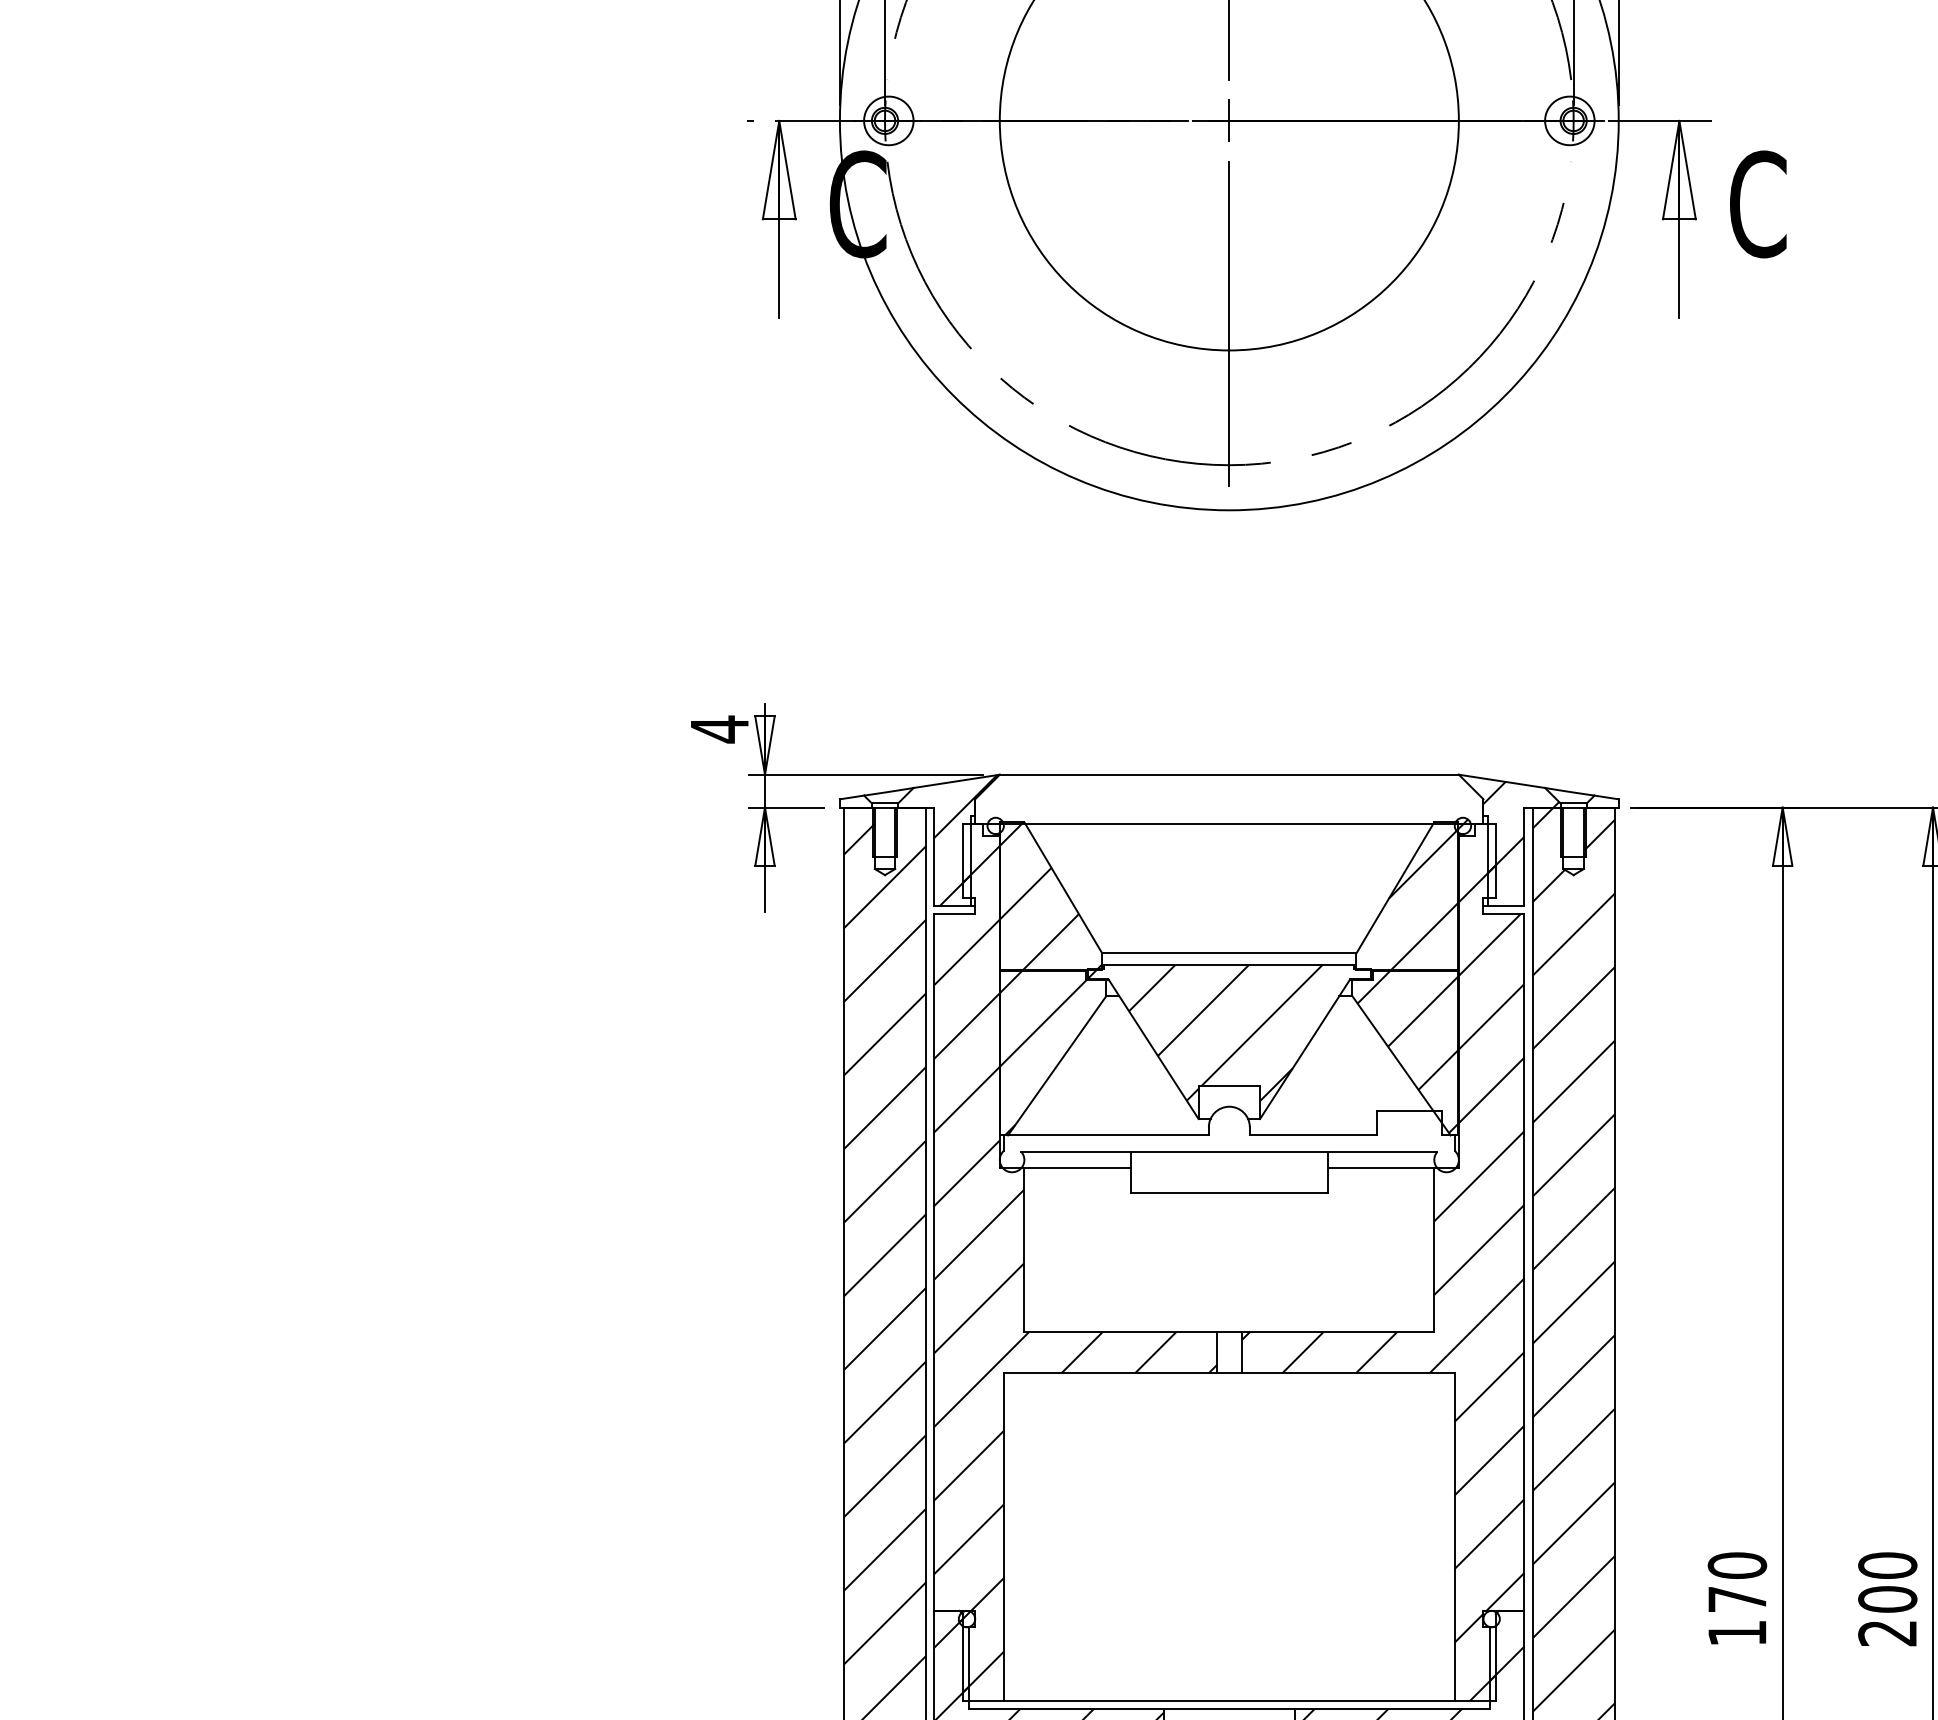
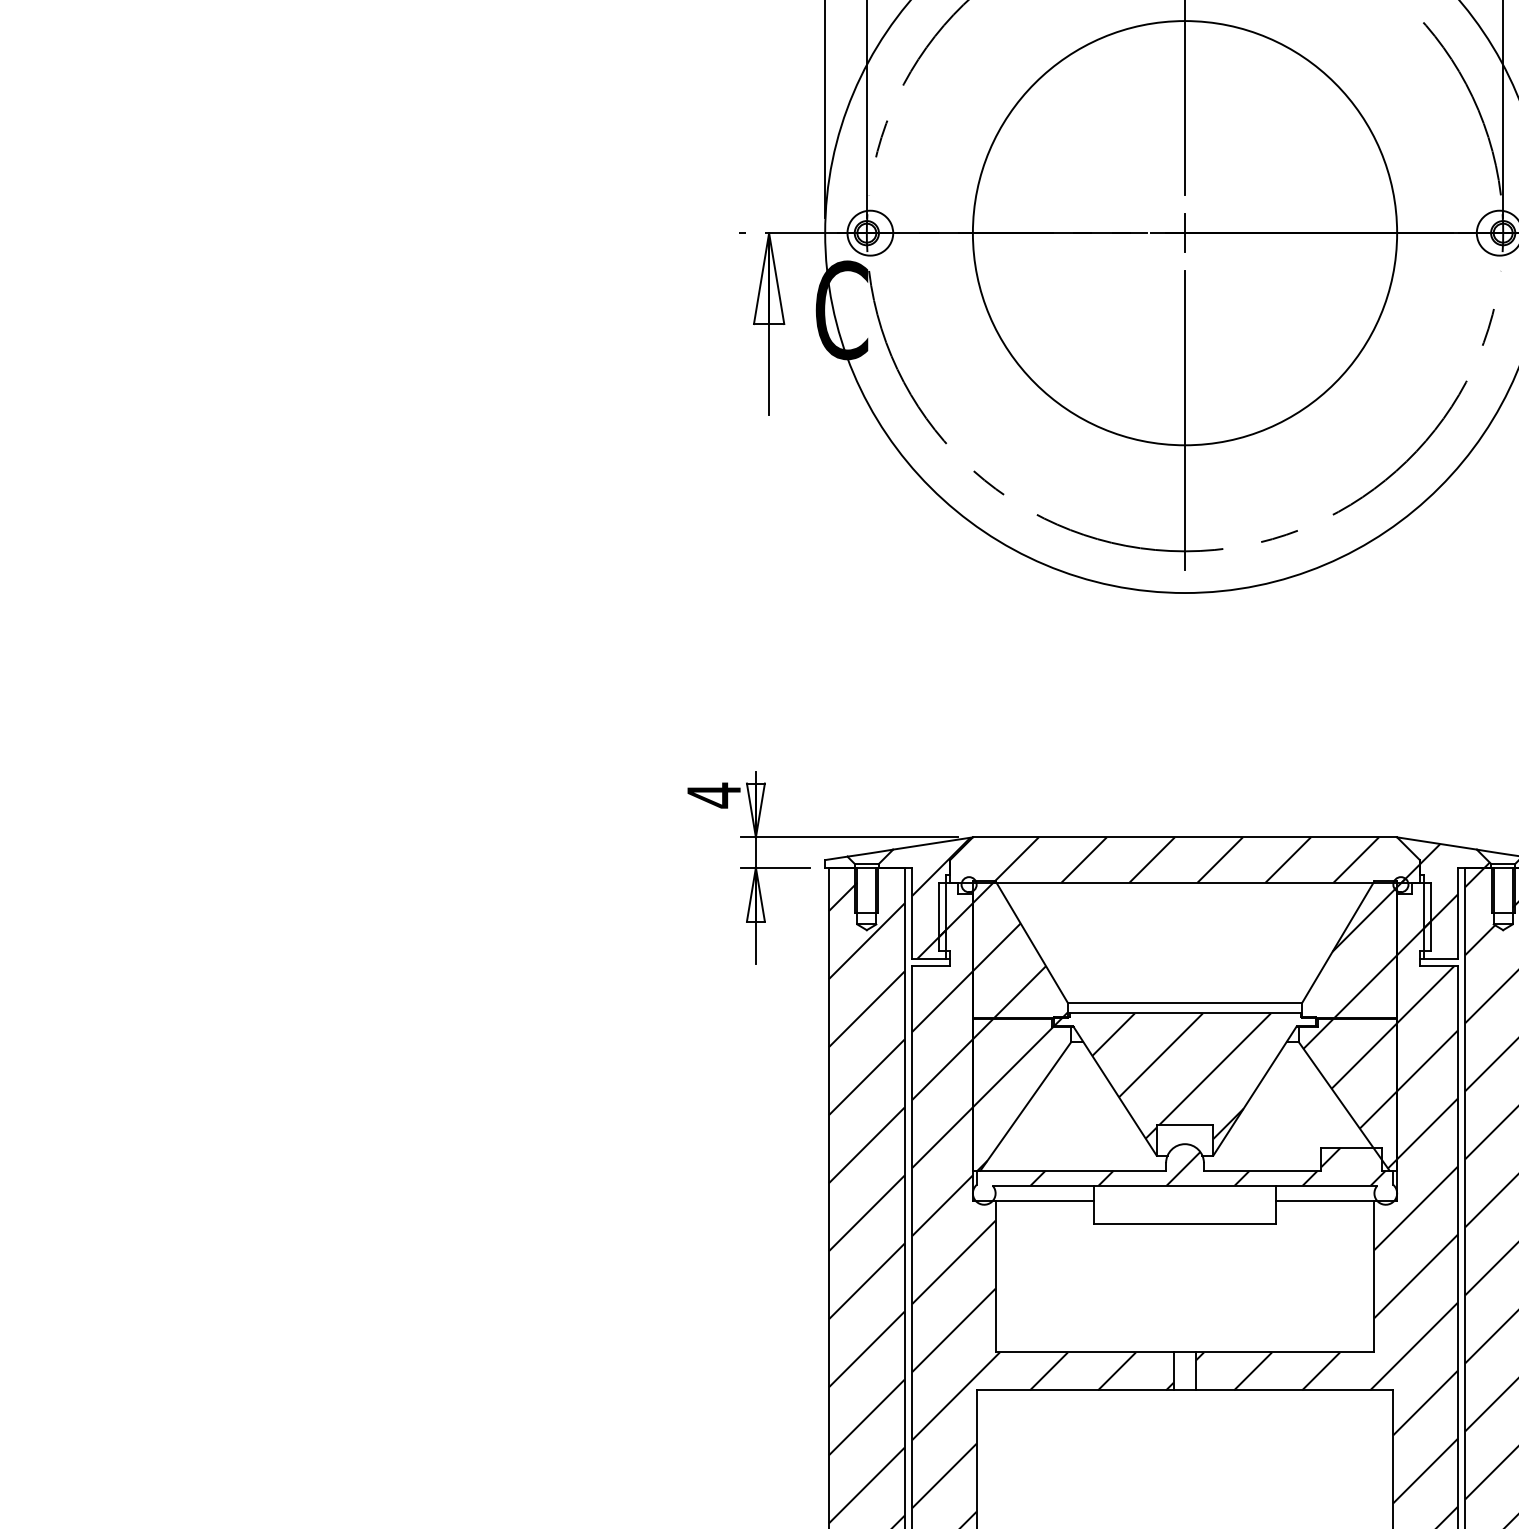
hatch: (1252, 798) -> (1206, 859), added
hatch: (1224, 1130) -> (1180, 1166), added

